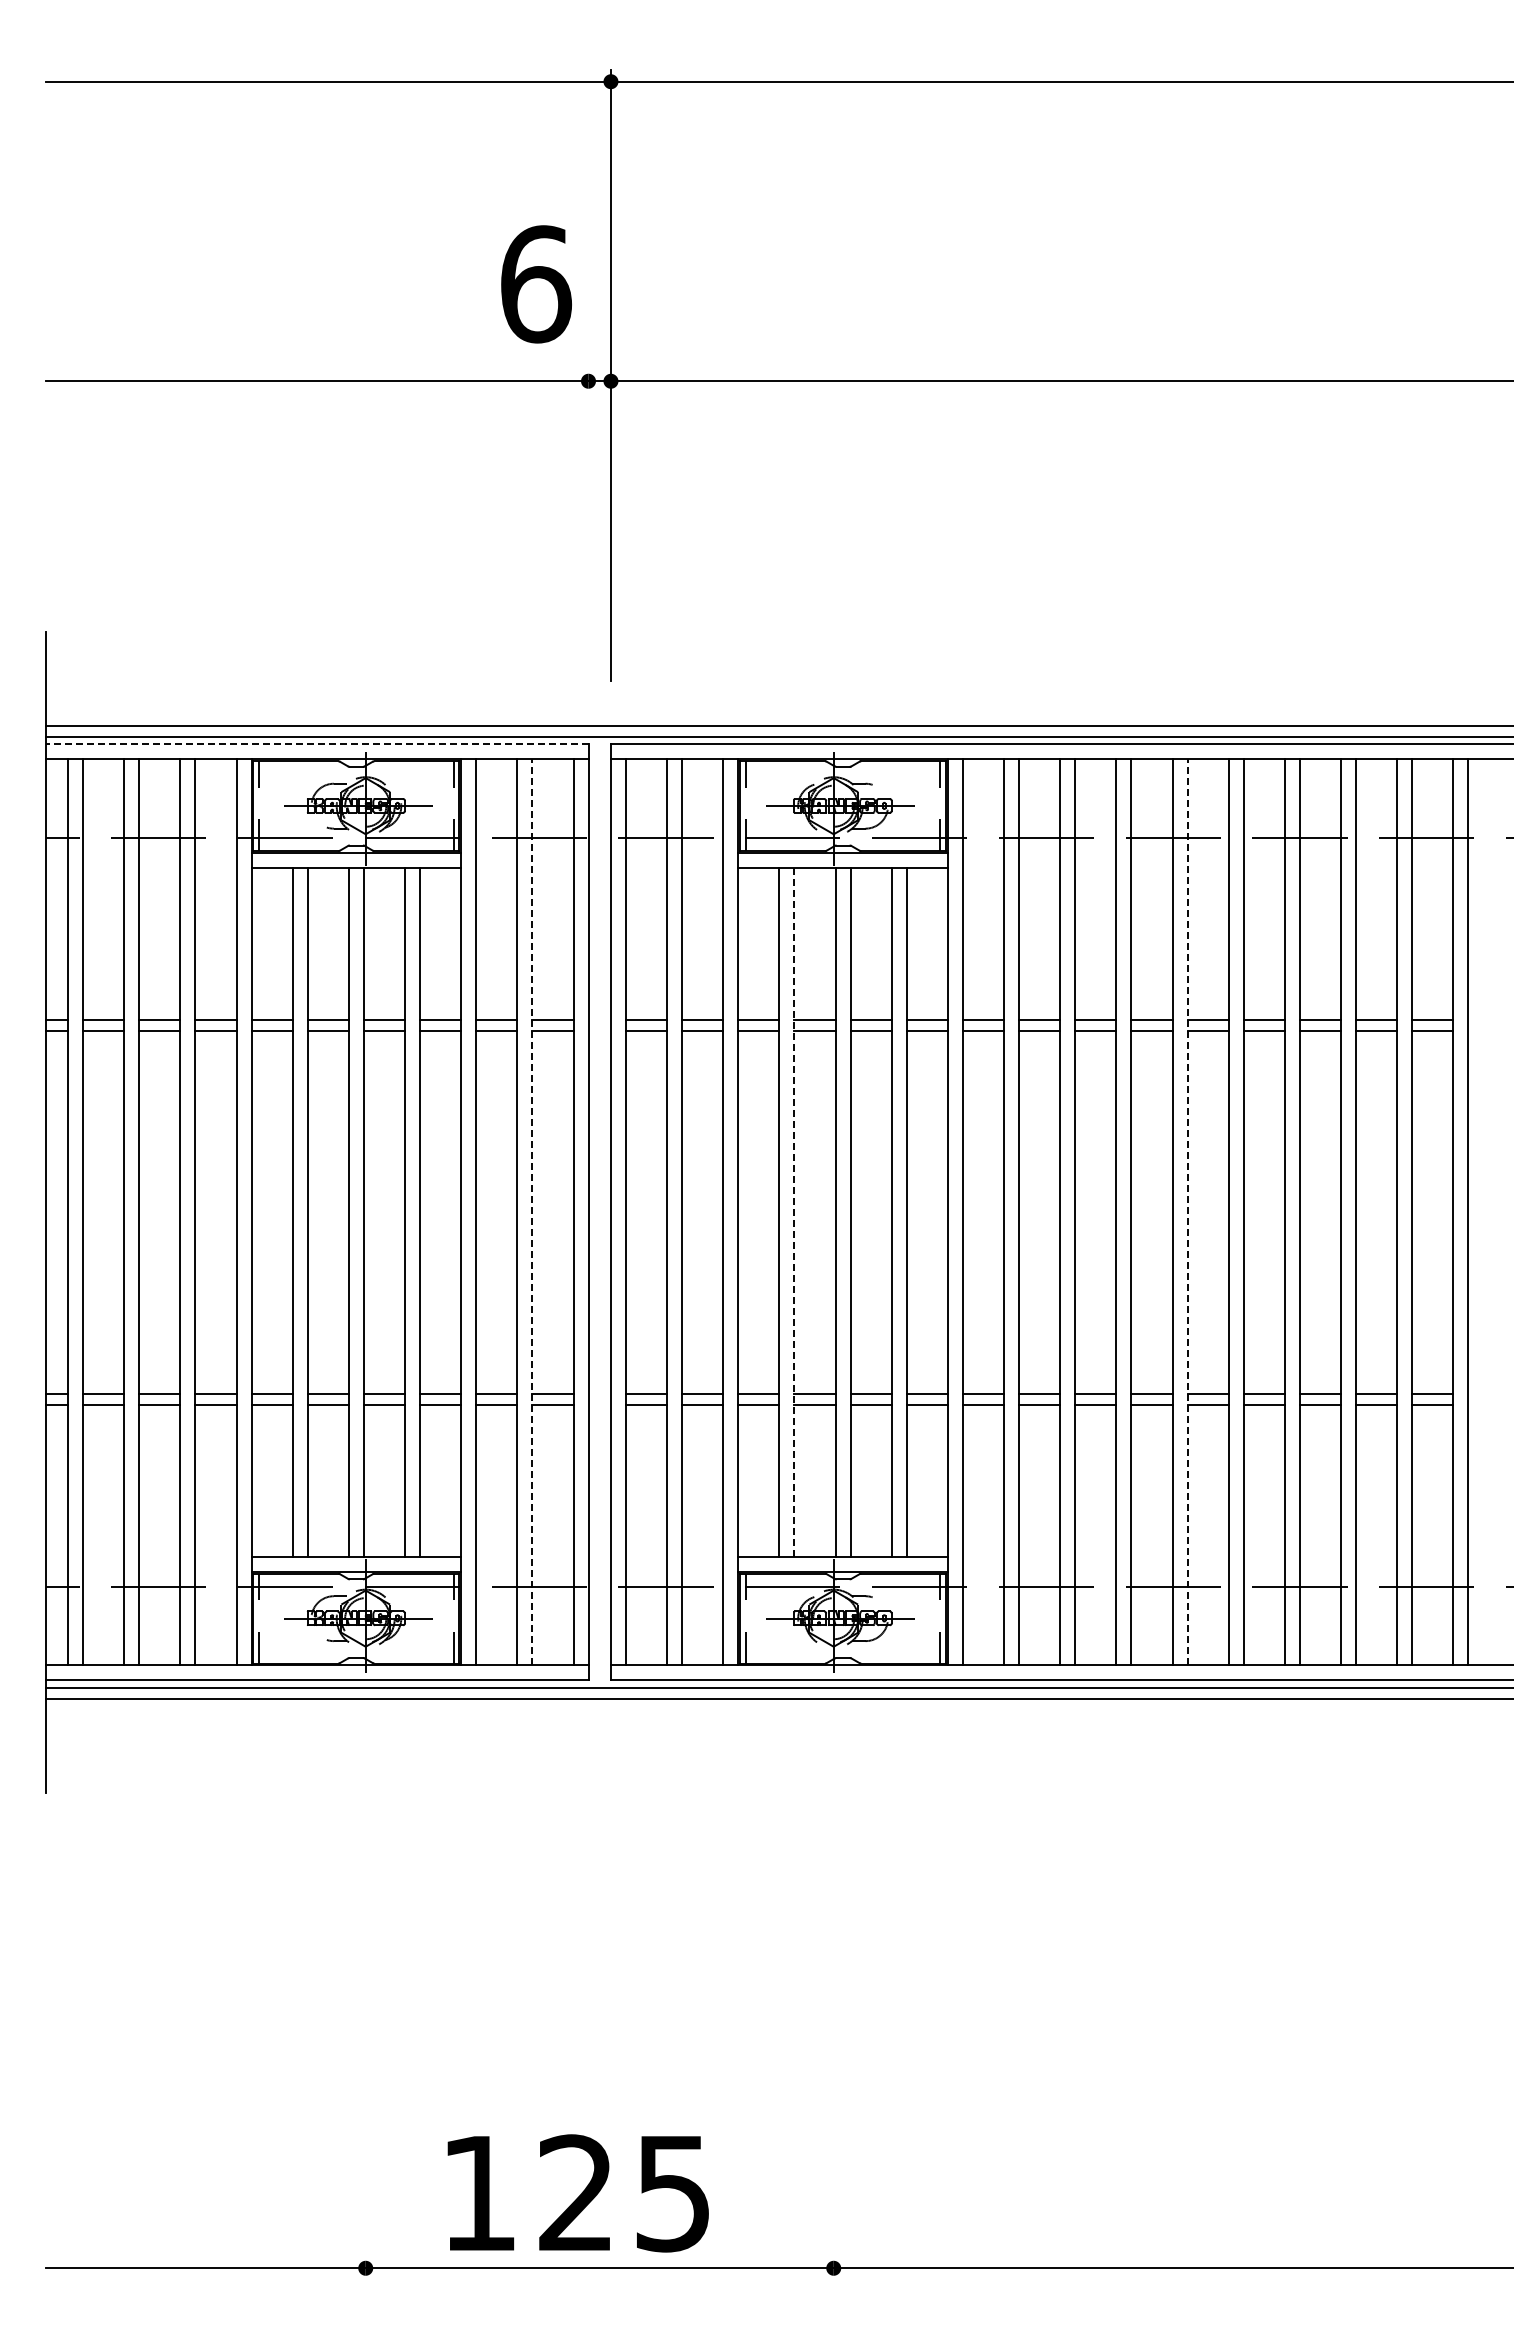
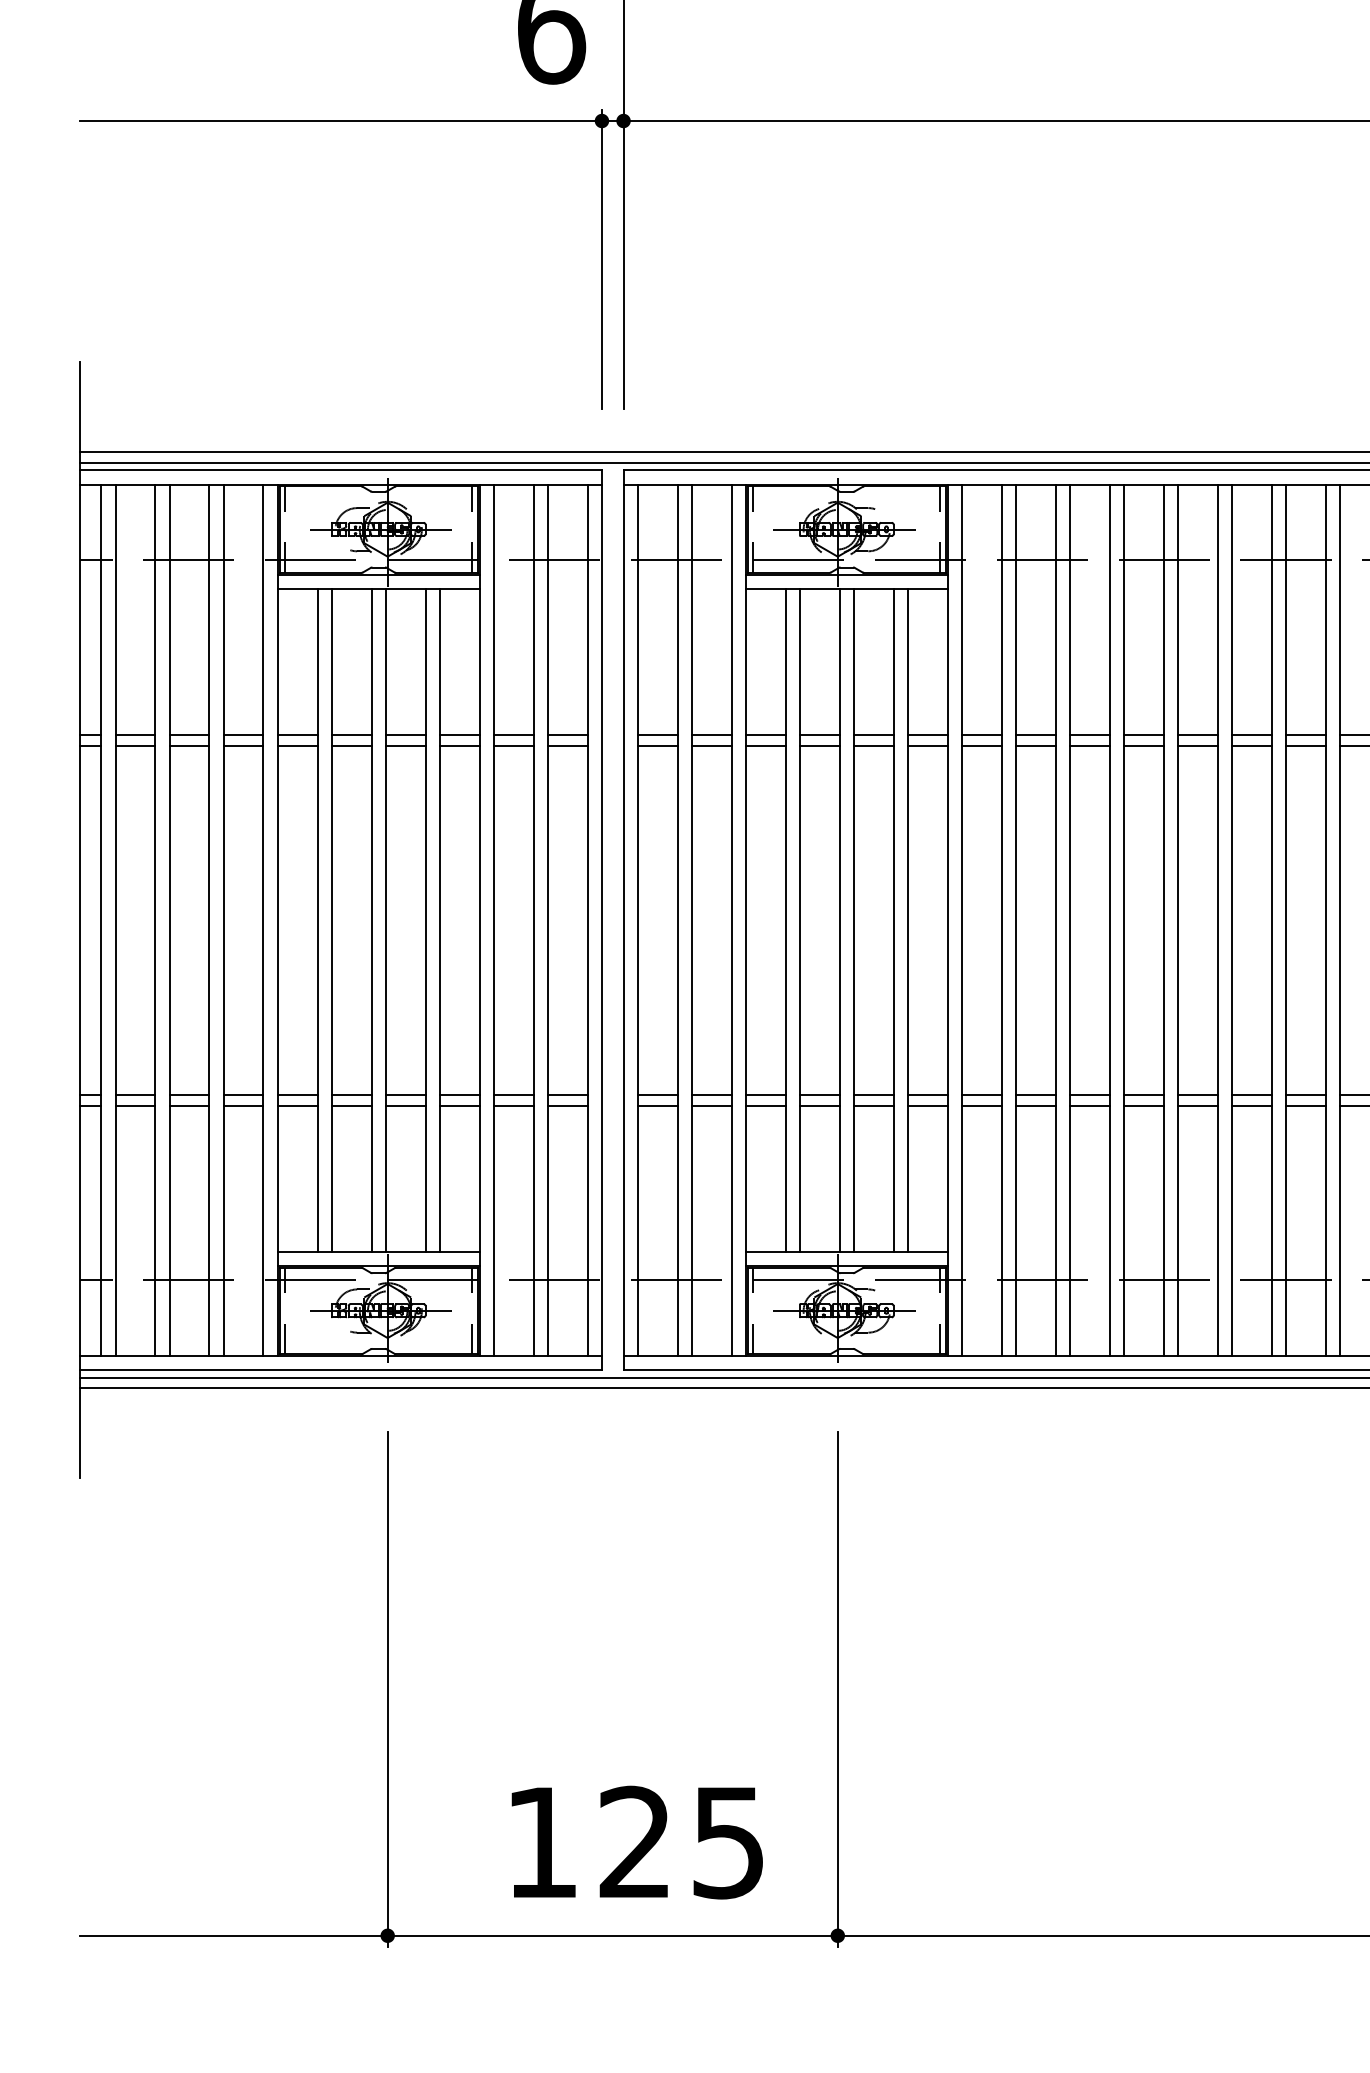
line: (588, 525) -> (601, 259), added
line: (316, 744) -> (340, 470), dashed -> solid
line: (532, 1211) -> (548, 919), dashed -> solid
line: (794, 1211) -> (800, 919), dashed -> solid
line: (1187, 1211) -> (1178, 919), dashed -> solid
line: (365, 2011) -> (387, 1688), added
line: (833, 2011) -> (837, 1688), added
text: (577, 2193) -> (636, 1842), moved

